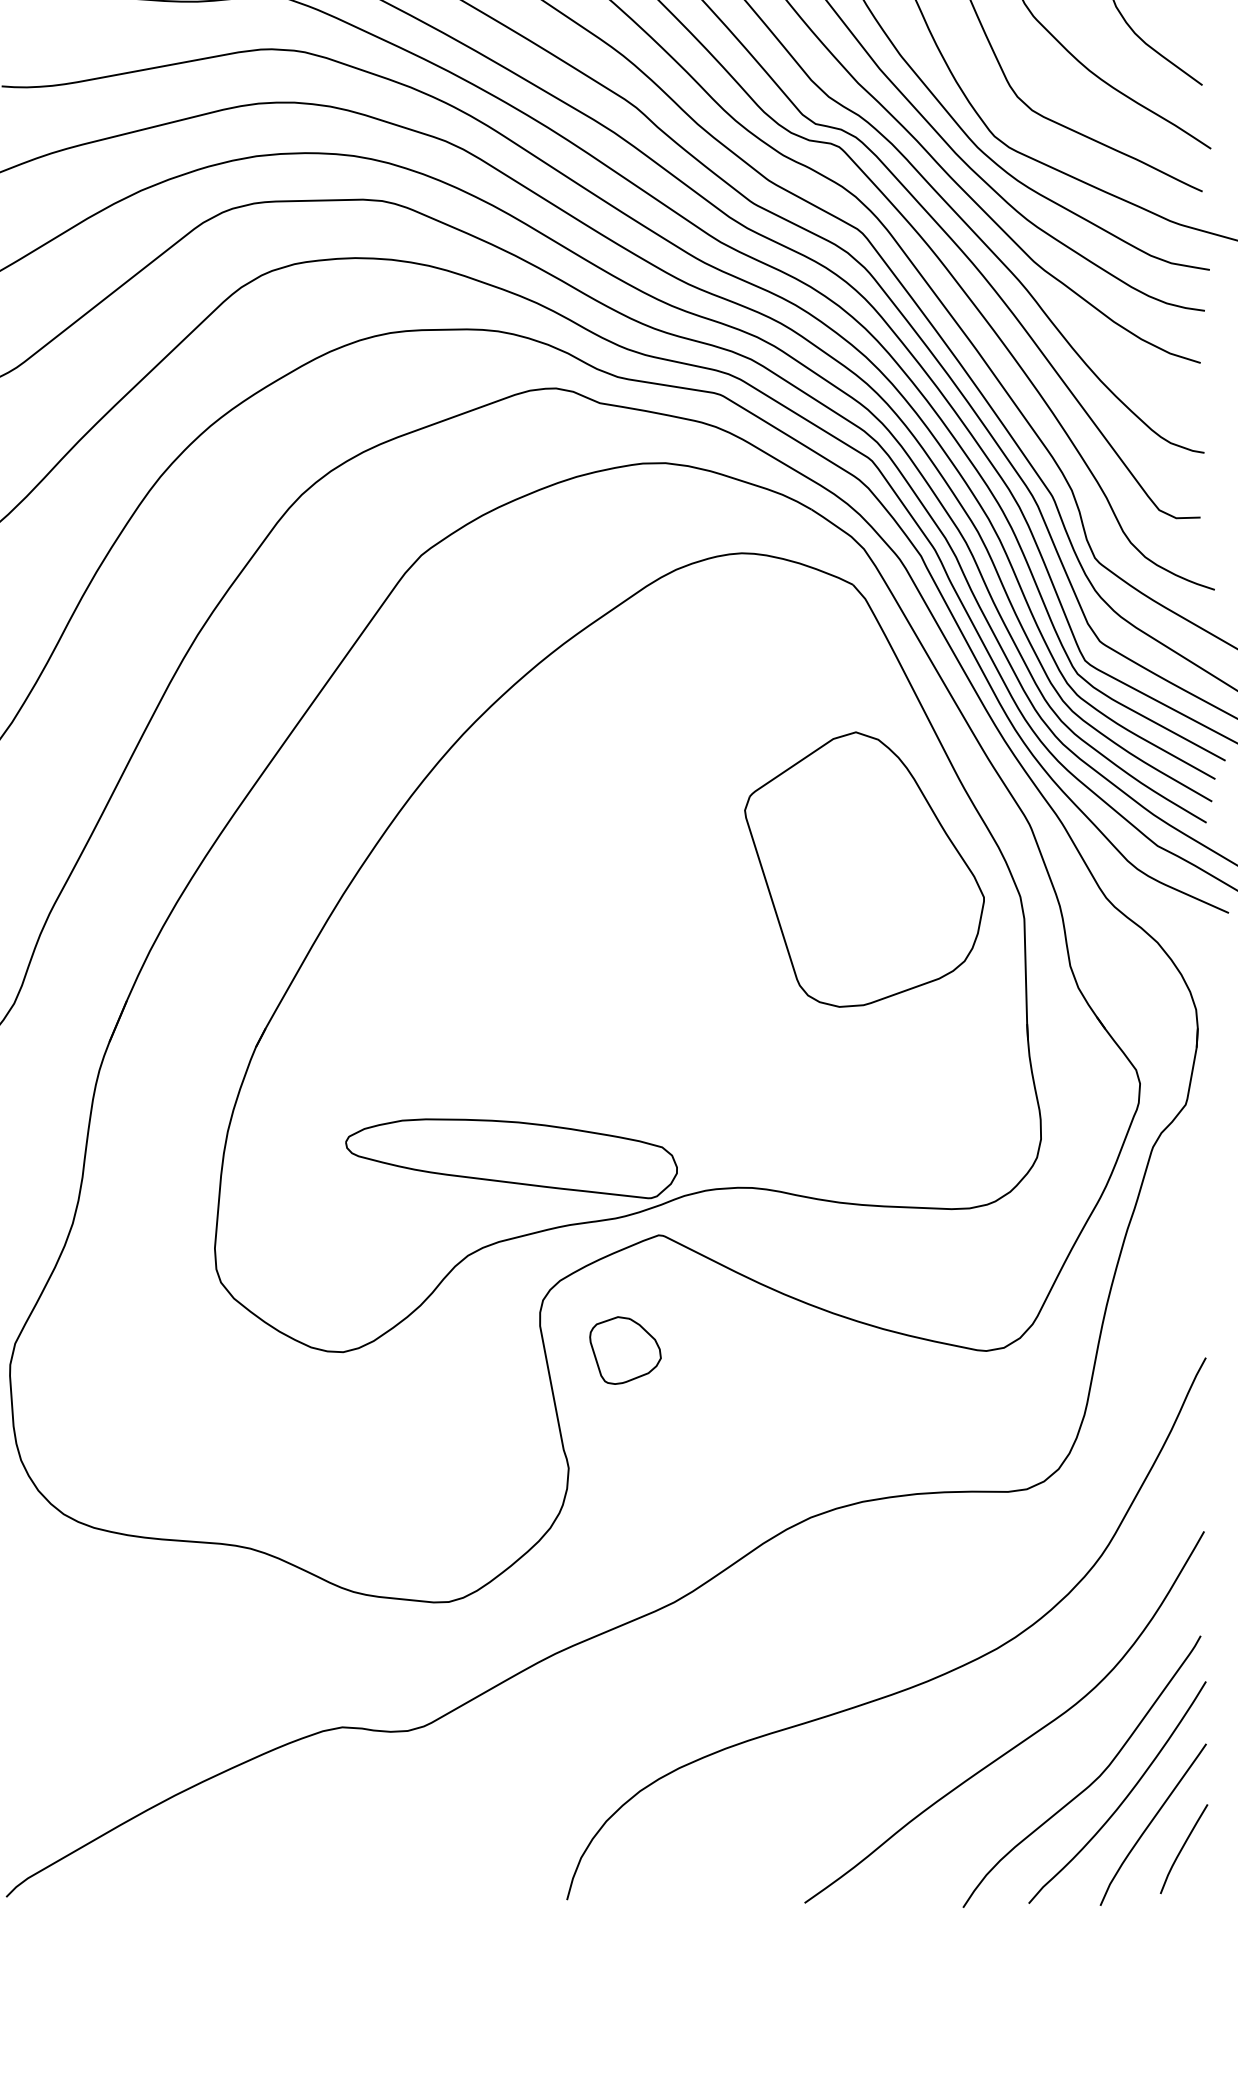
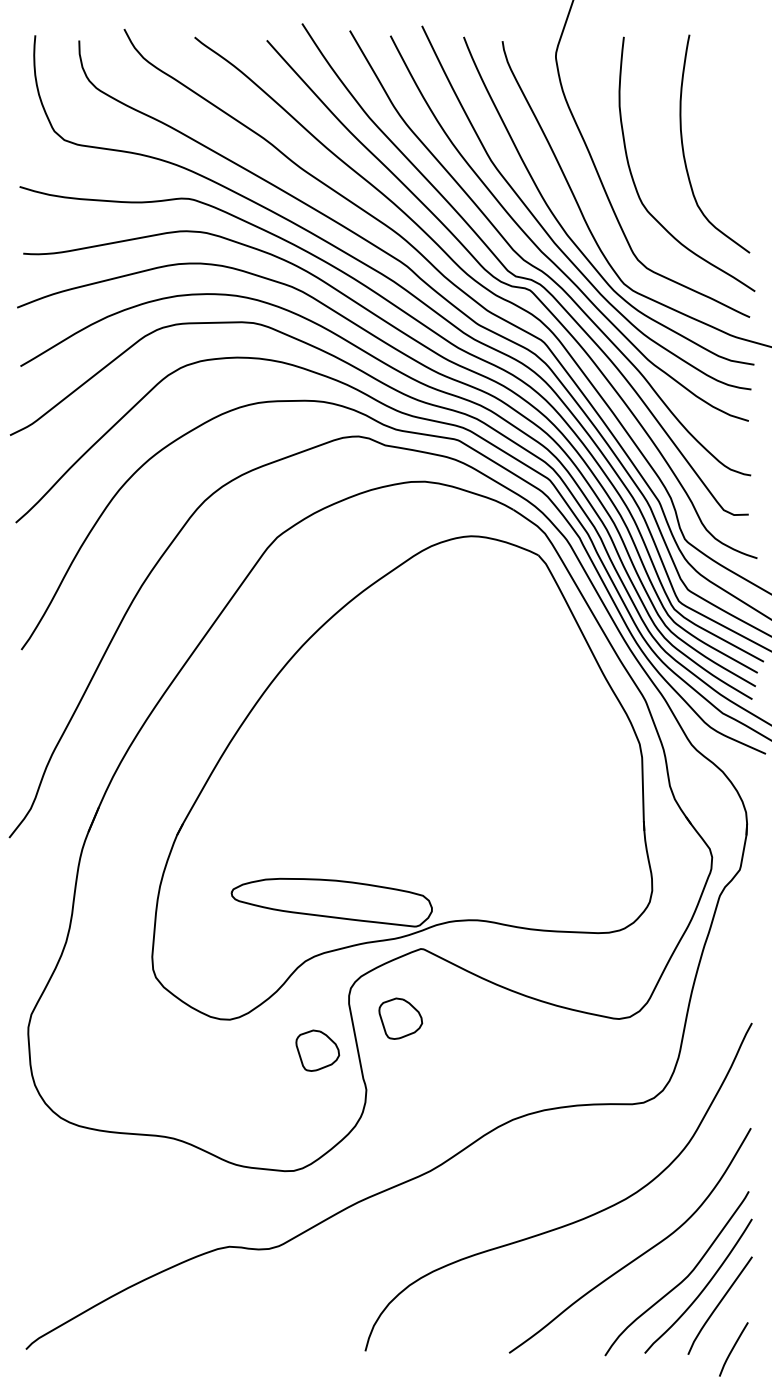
part: (864, 869) -> (545, 727), removed
part: (487, 1403) -> (317, 1050), added
curve: (1183, 1849) -> (733, 1349), moved

